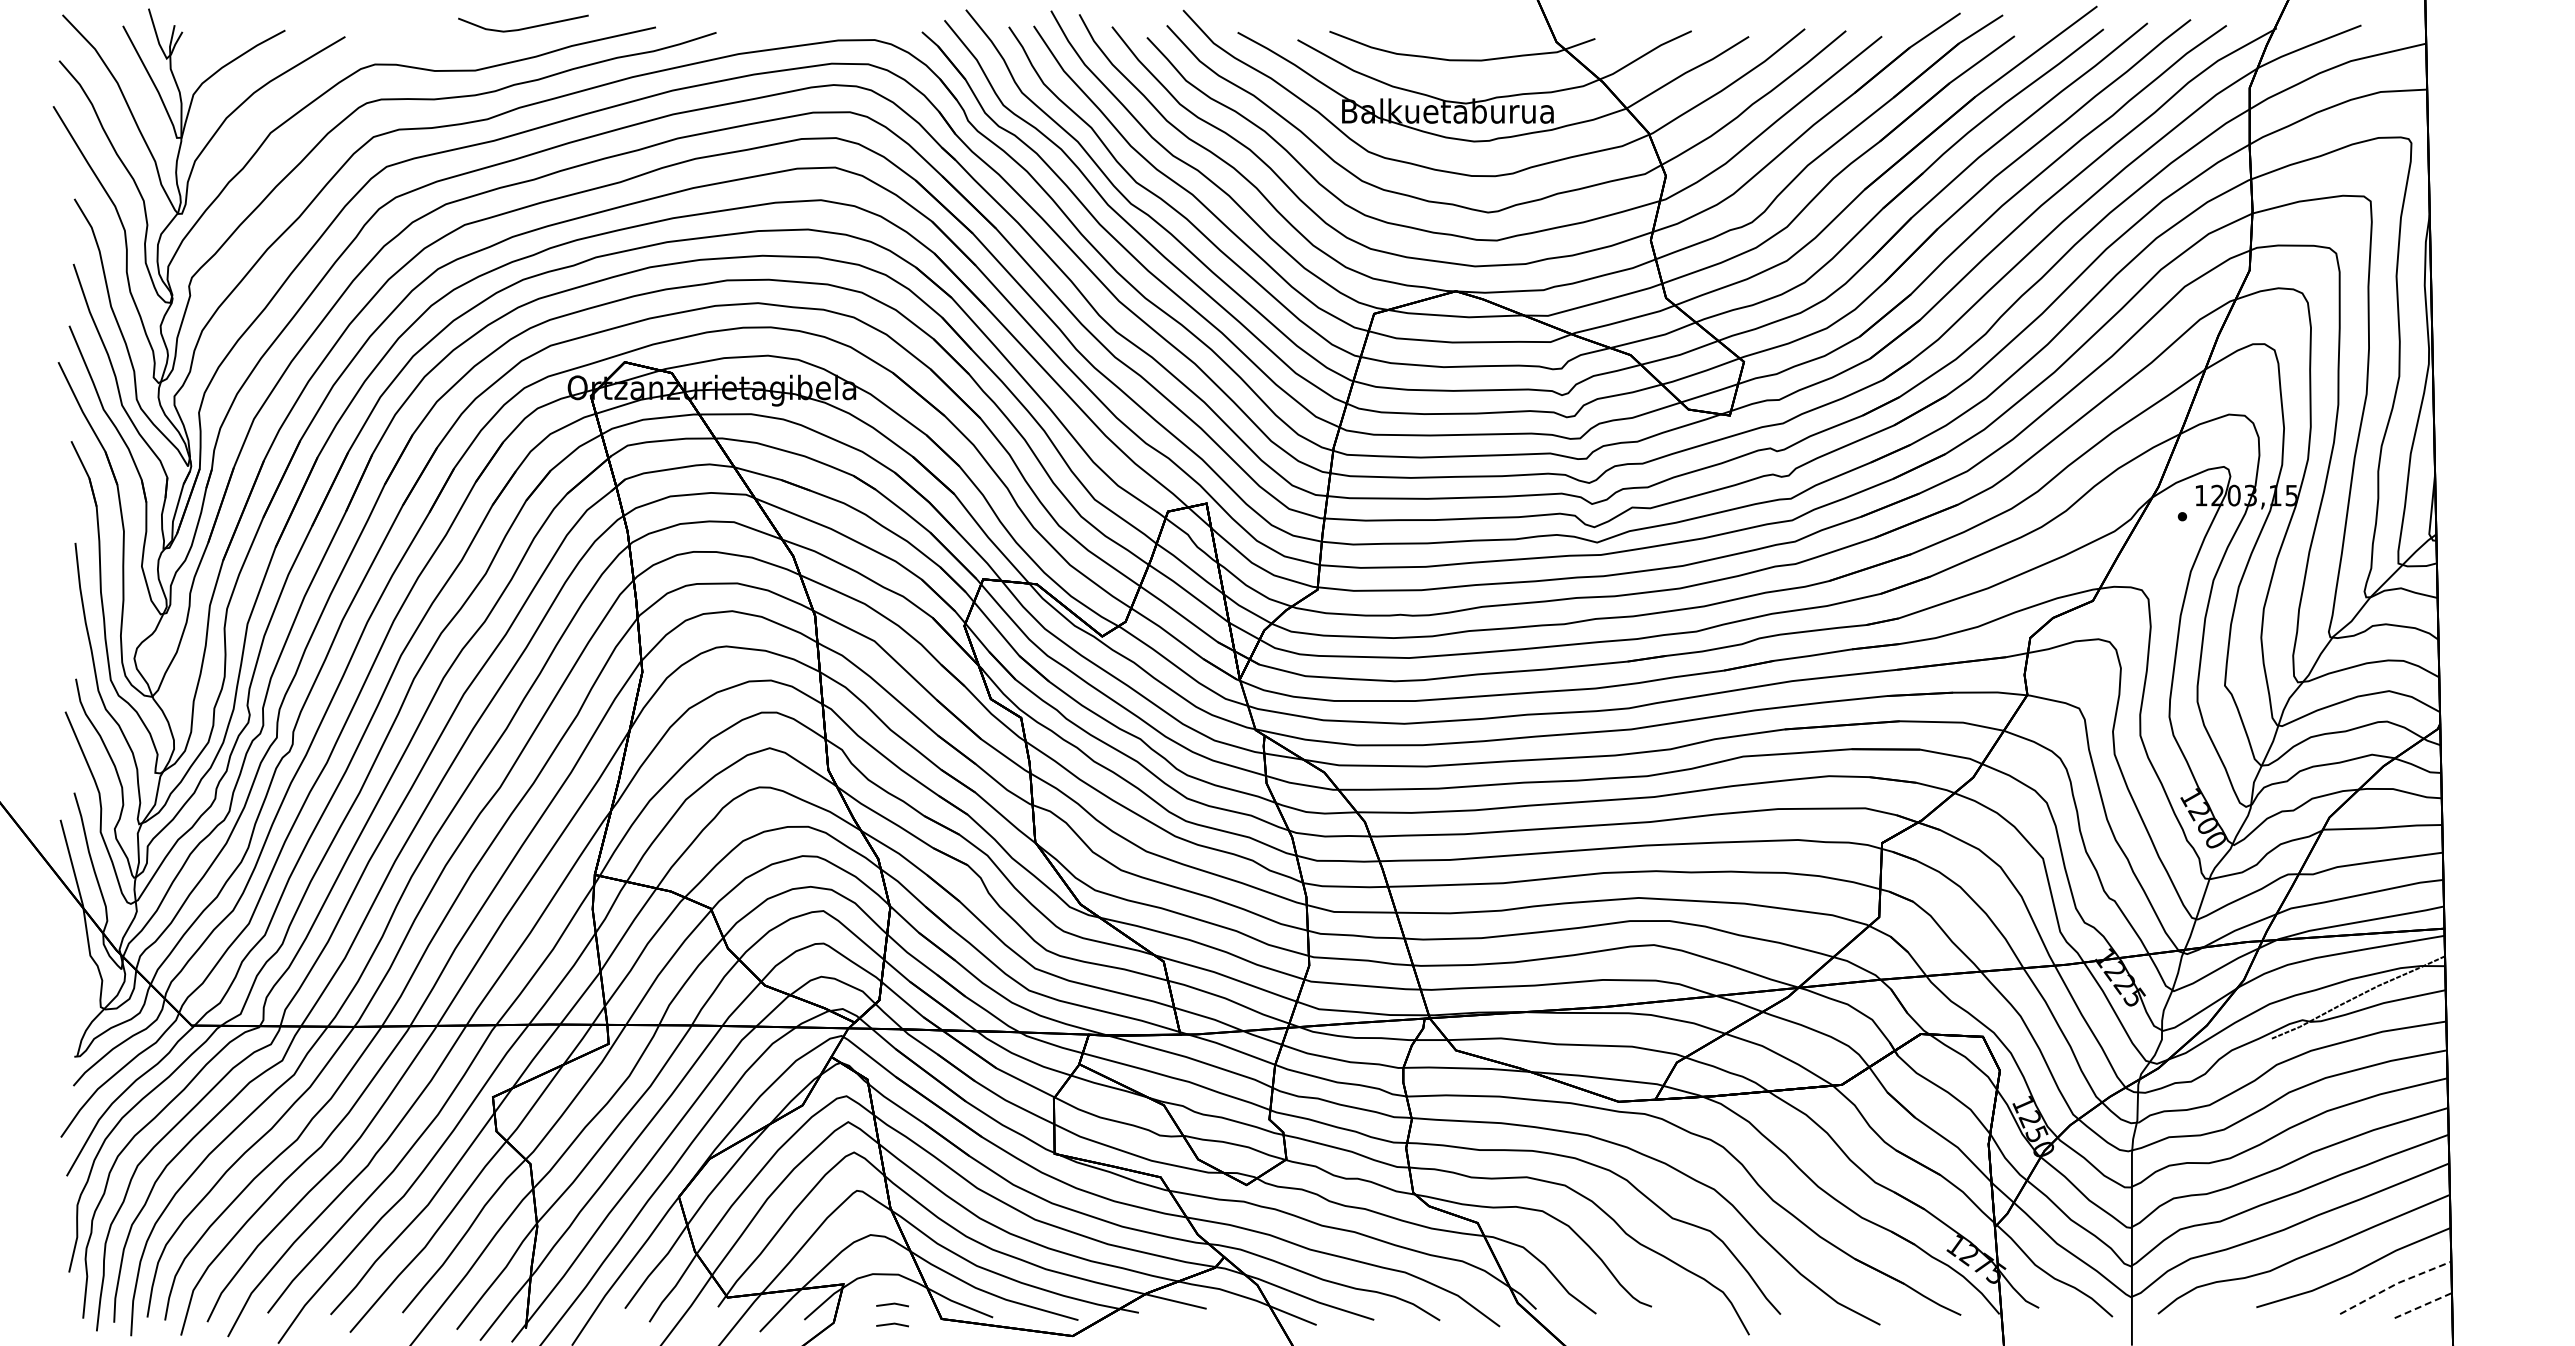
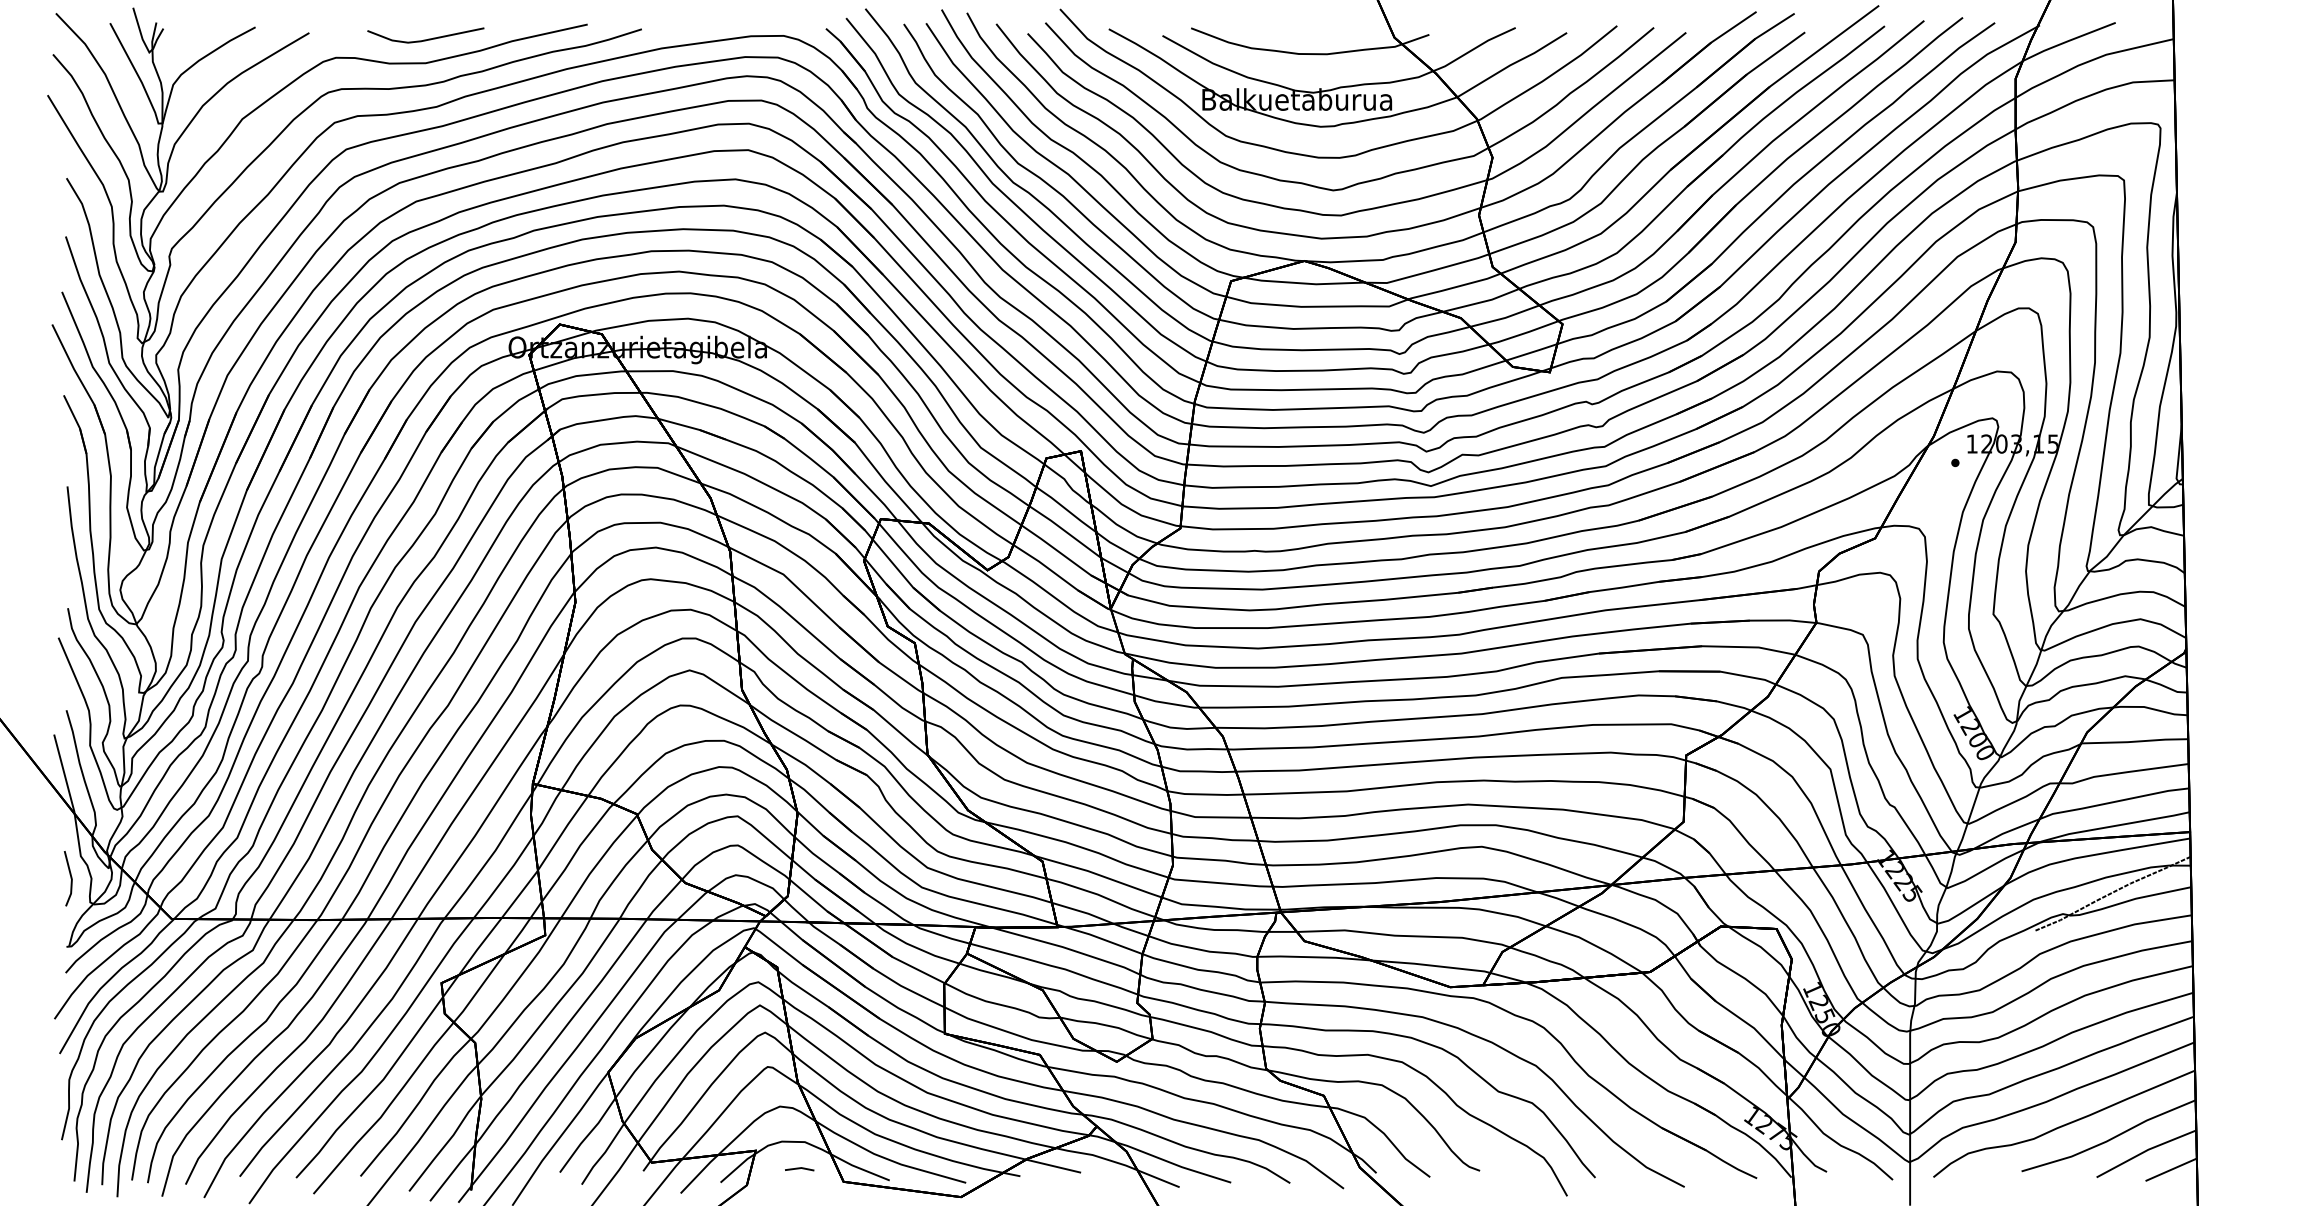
line: (524, 27) -> (426, 38), moved
line: (78, 979) -> (70, 877), added
line: (2395, 1284) -> (2146, 1150), dashed -> solid
line: (2423, 1305) -> (2171, 1169), dashed -> solid
line: (892, 1324) -> (799, 1186), removed

